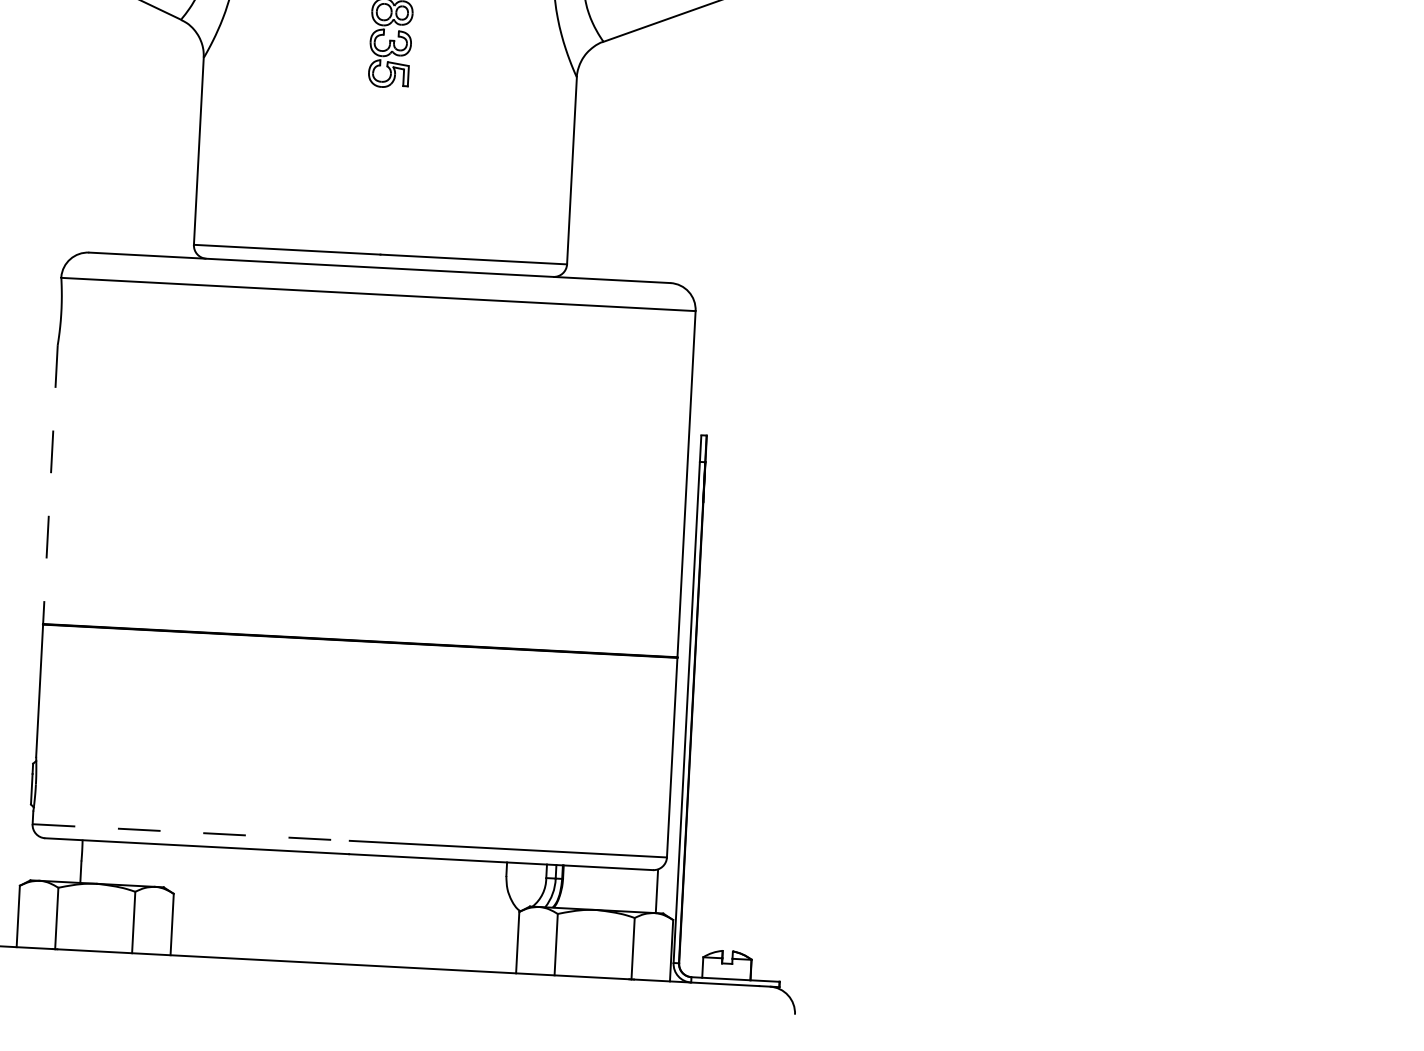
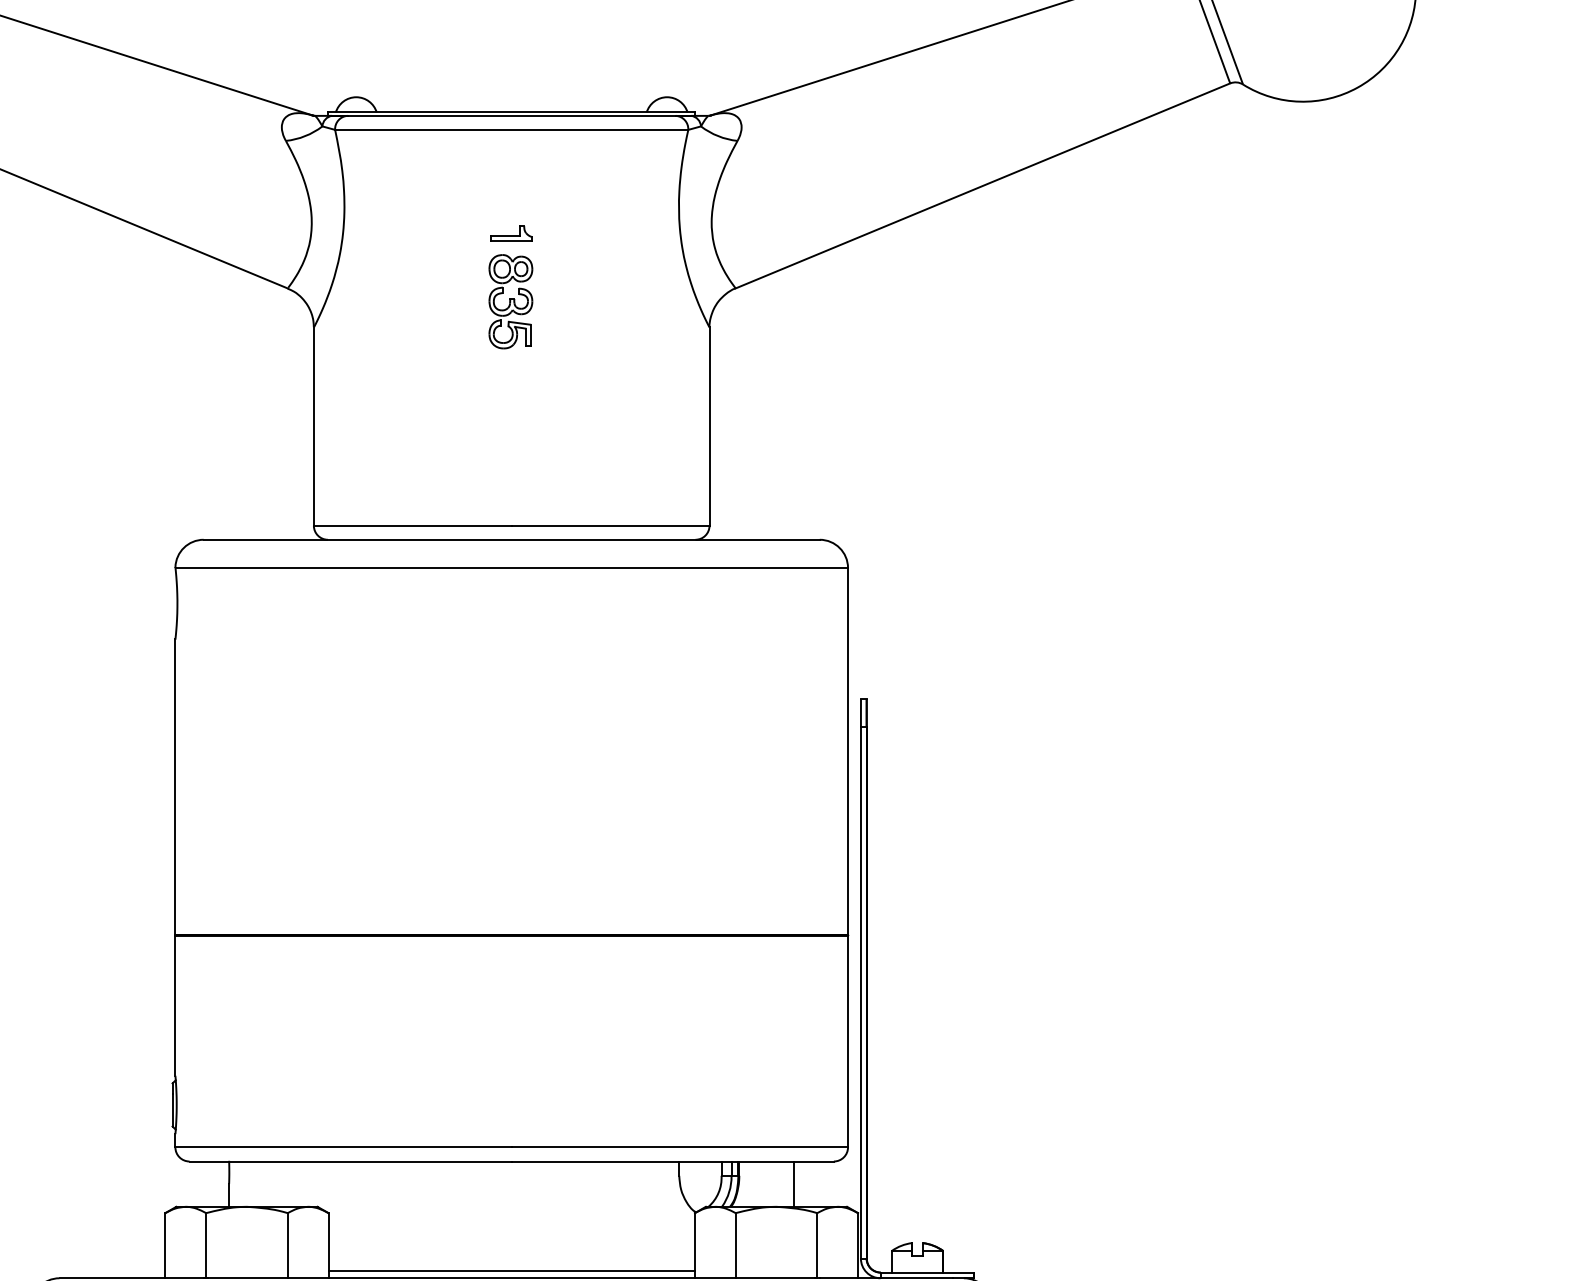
line: (50, 484) -> (175, 787), dashed -> solid
line: (192, 832) -> (344, 1147), dashed -> solid
line: (657, 891) -> (794, 1183), moved
line: (343, 957) -> (511, 1271), added

